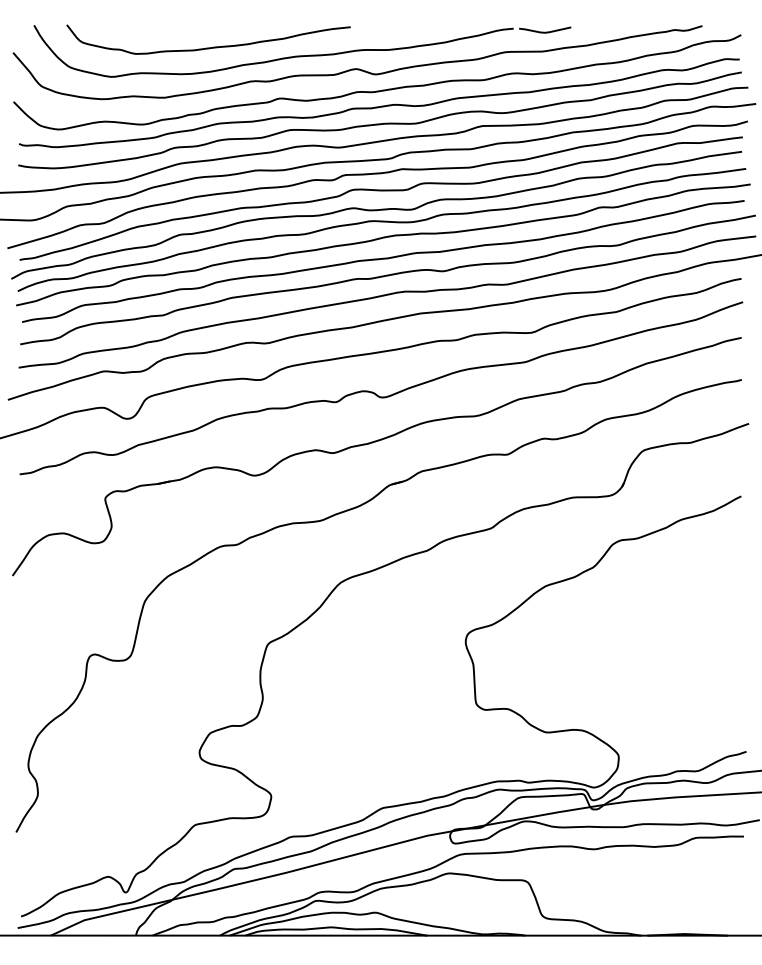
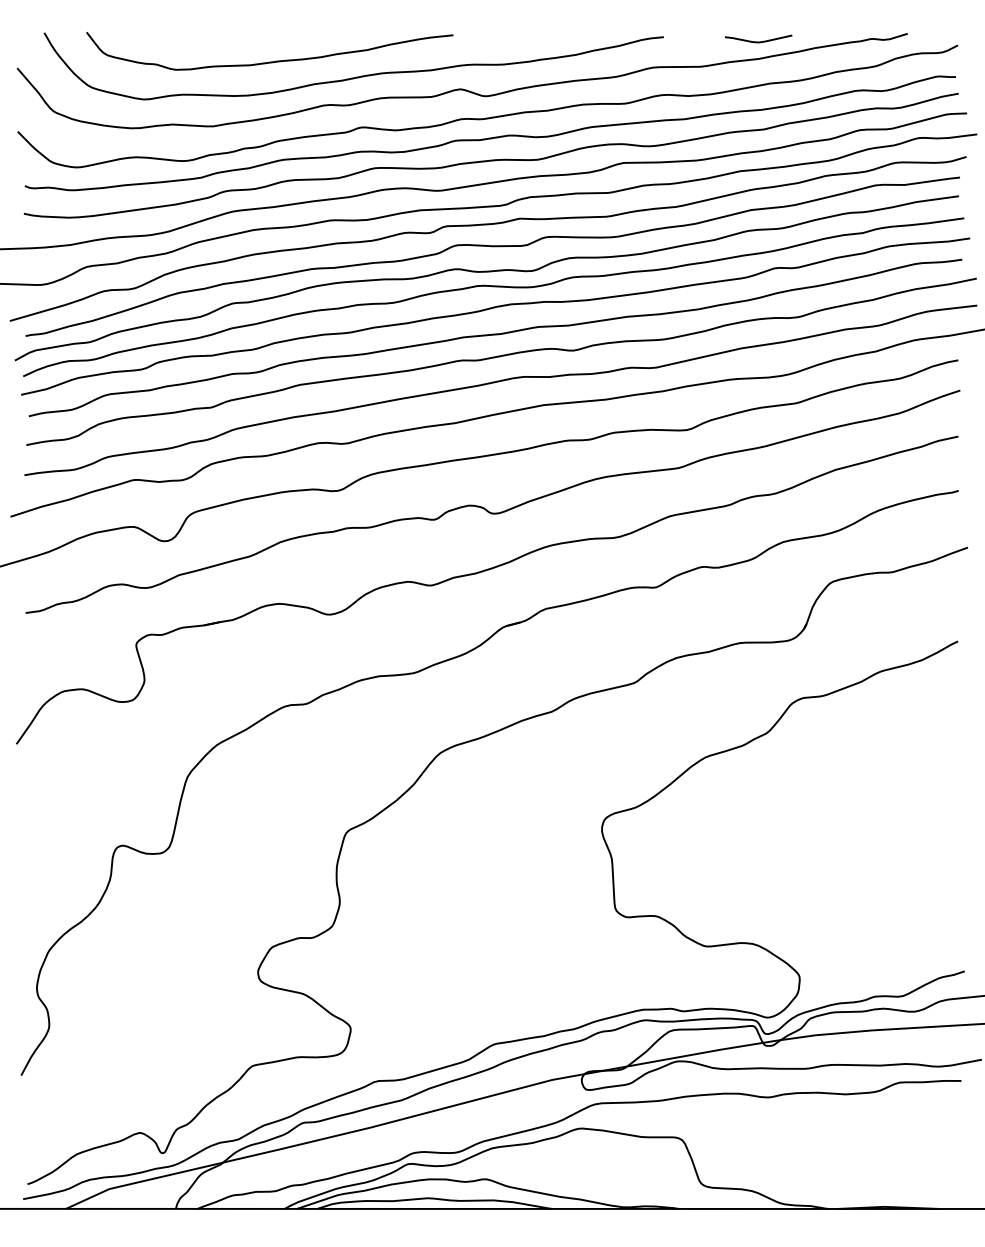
curve: (545, 32) -> (758, 41), moved

